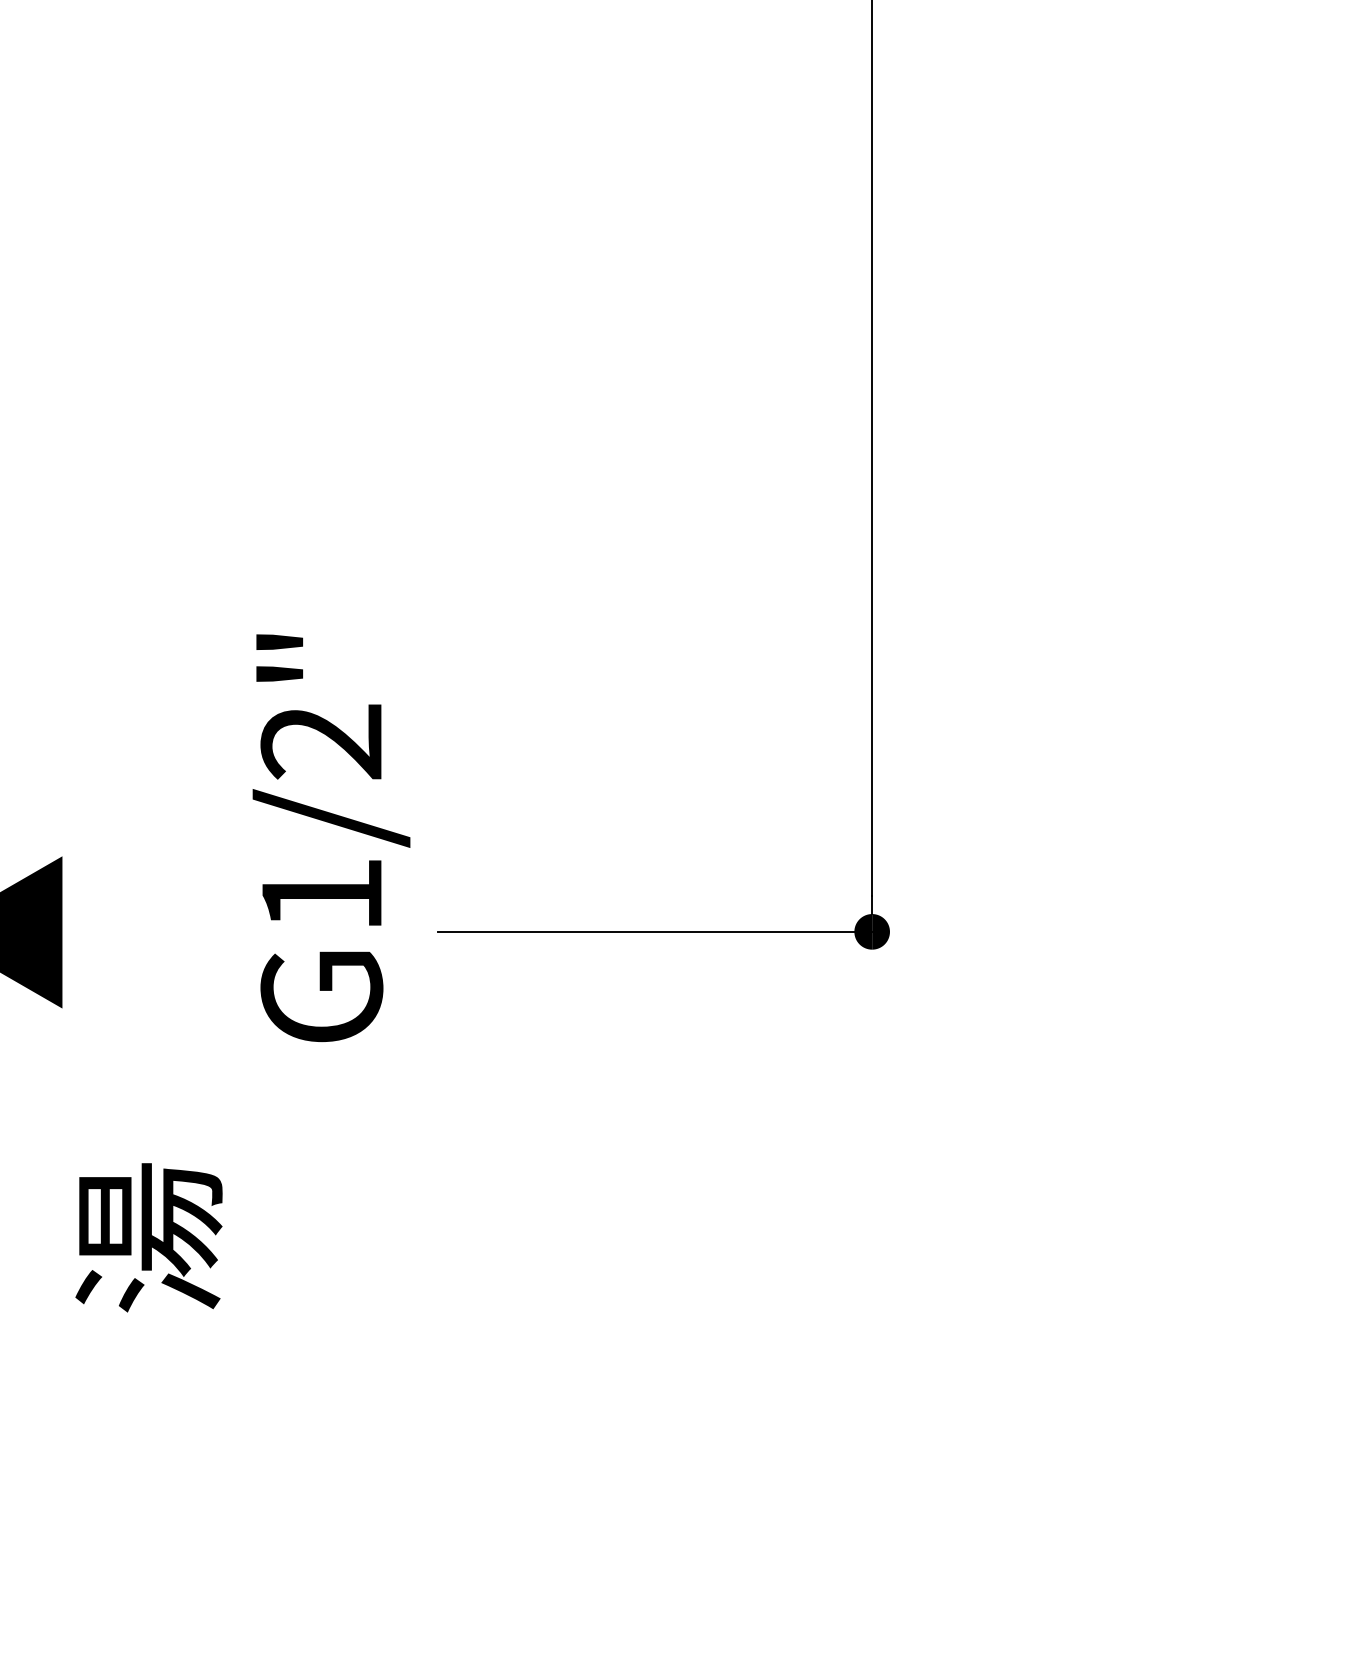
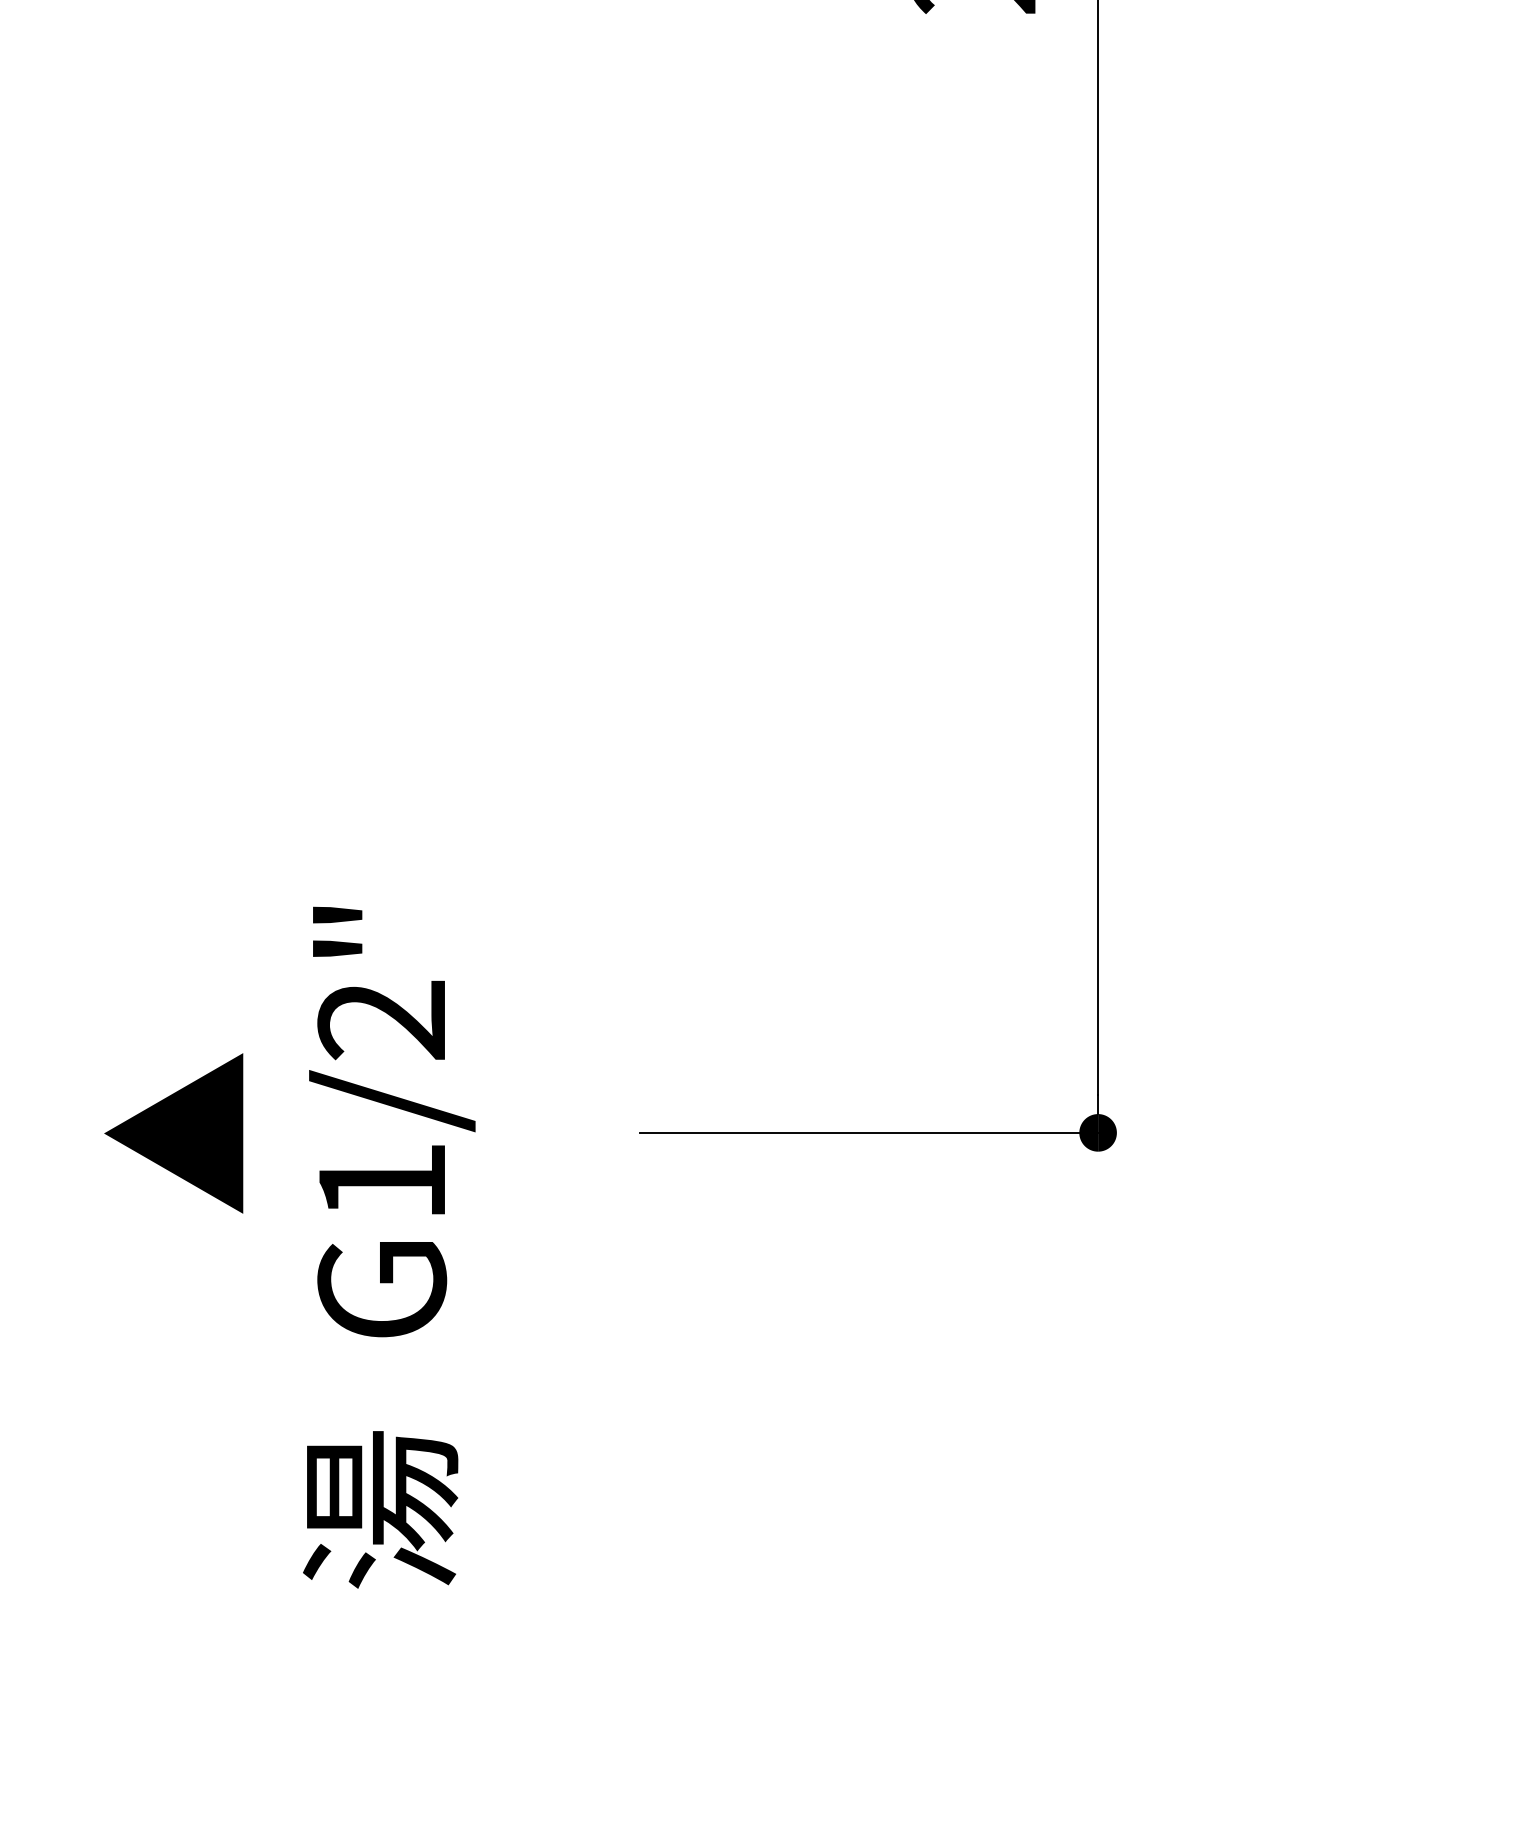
text: (331, 837) -> (392, 1121), moved
text: (148, 1237) -> (380, 1509), moved

